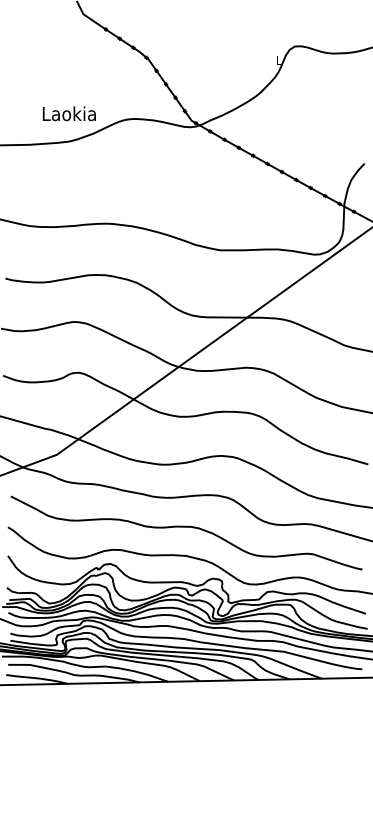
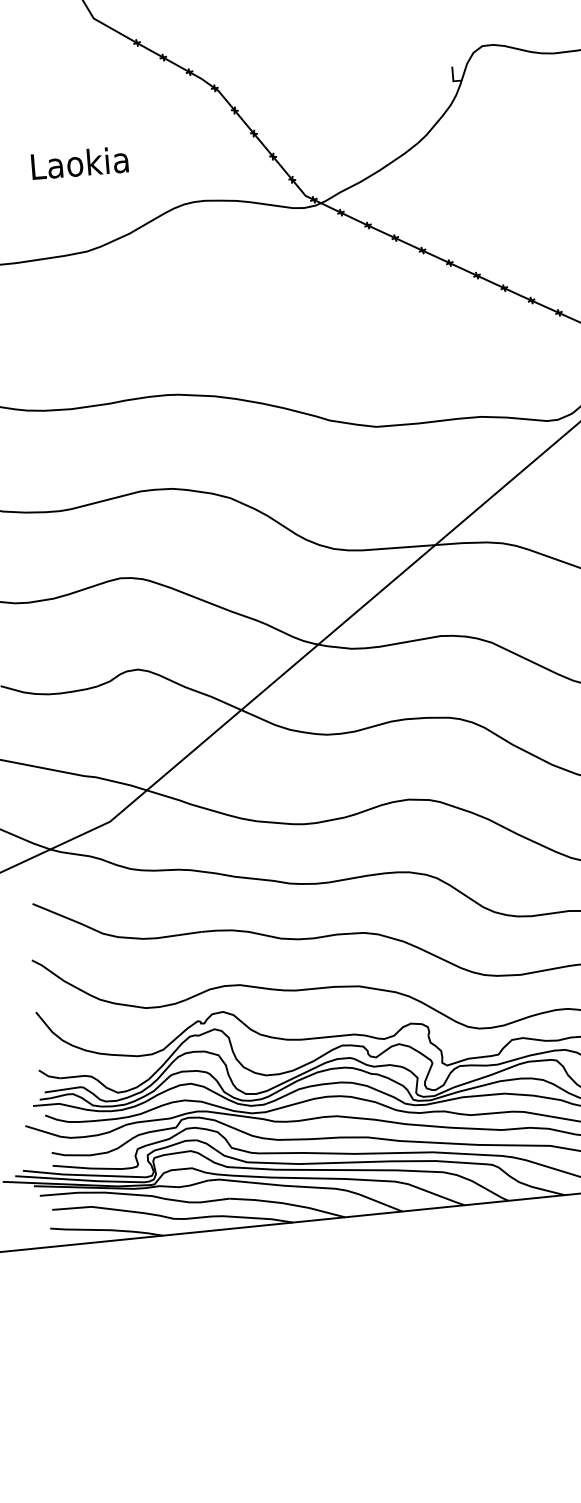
text: (68, 113) -> (78, 162), moved

